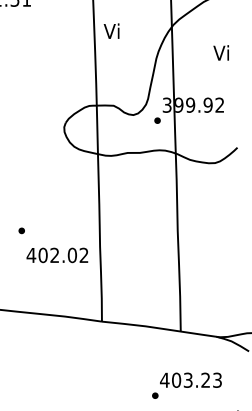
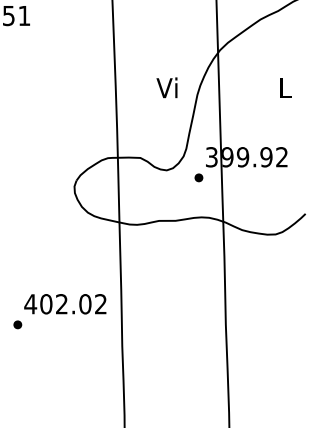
text: (111, 30) -> (166, 86), moved
text: (220, 52) -> (282, 86), Vi -> L
text: (57, 255) -> (65, 304), moved

